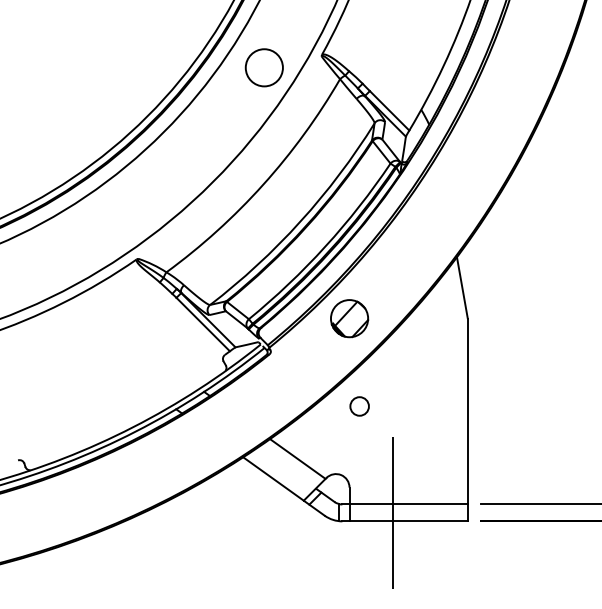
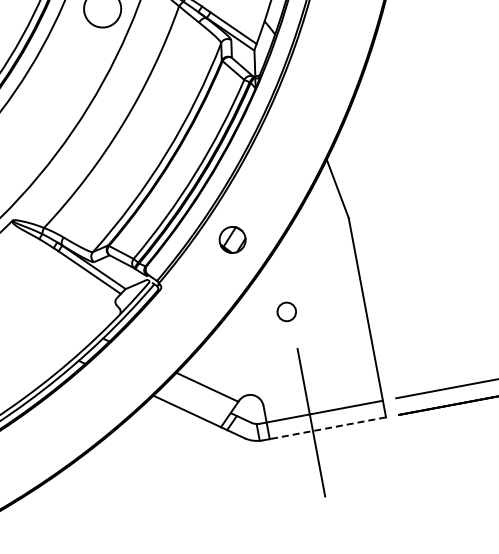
part: (349, 318) -> (232, 239), size x0.7
circle: (359, 406) -> (286, 311), moved
line: (408, 521) -> (327, 428), solid -> dashed

